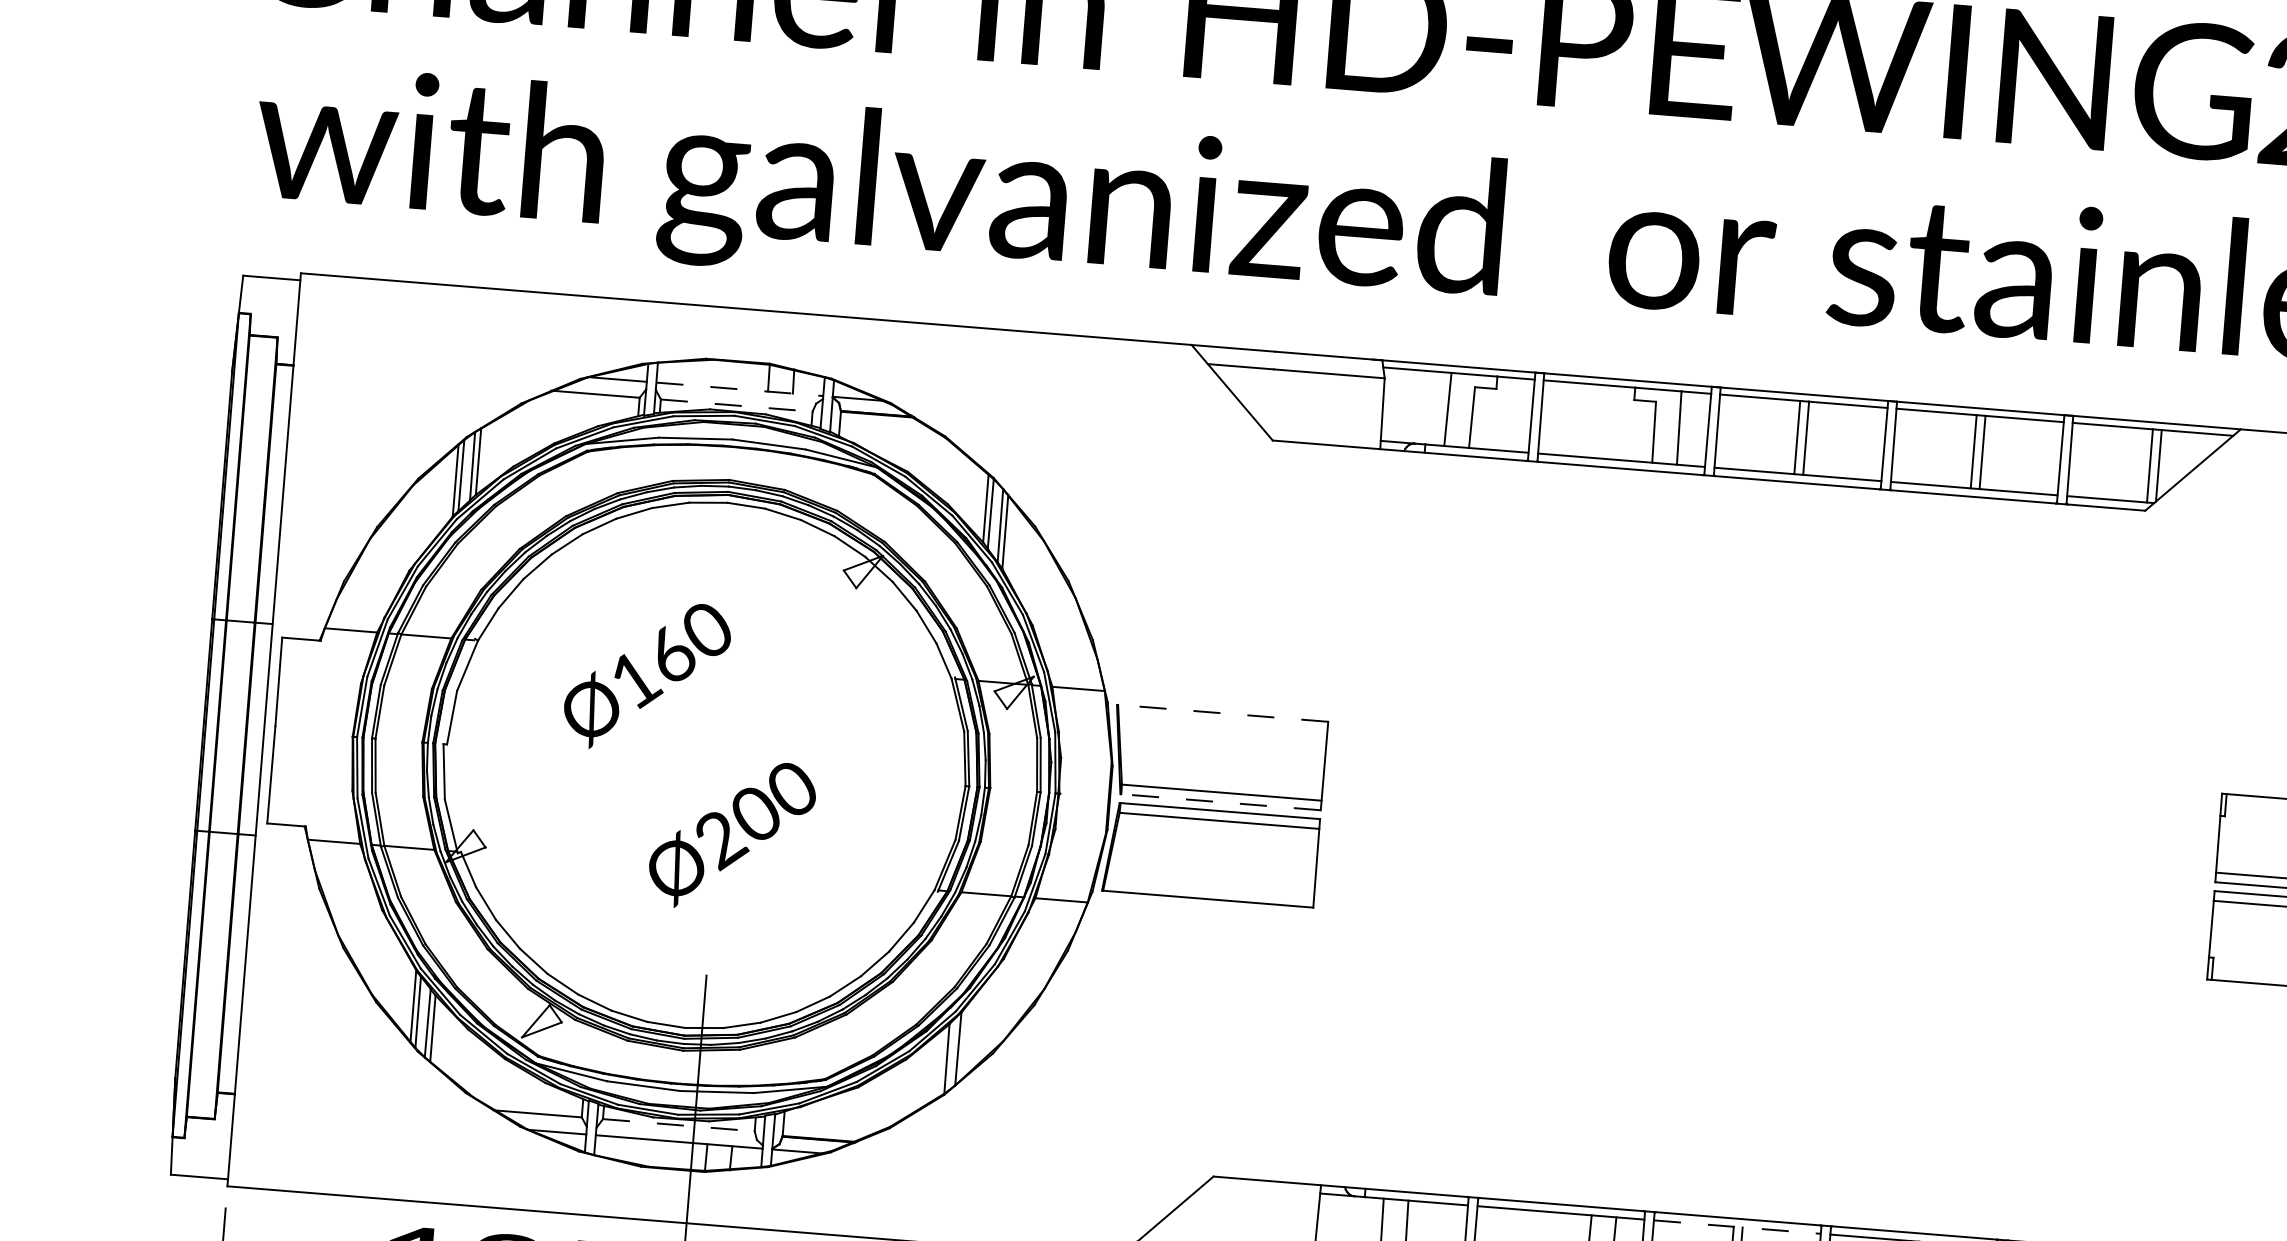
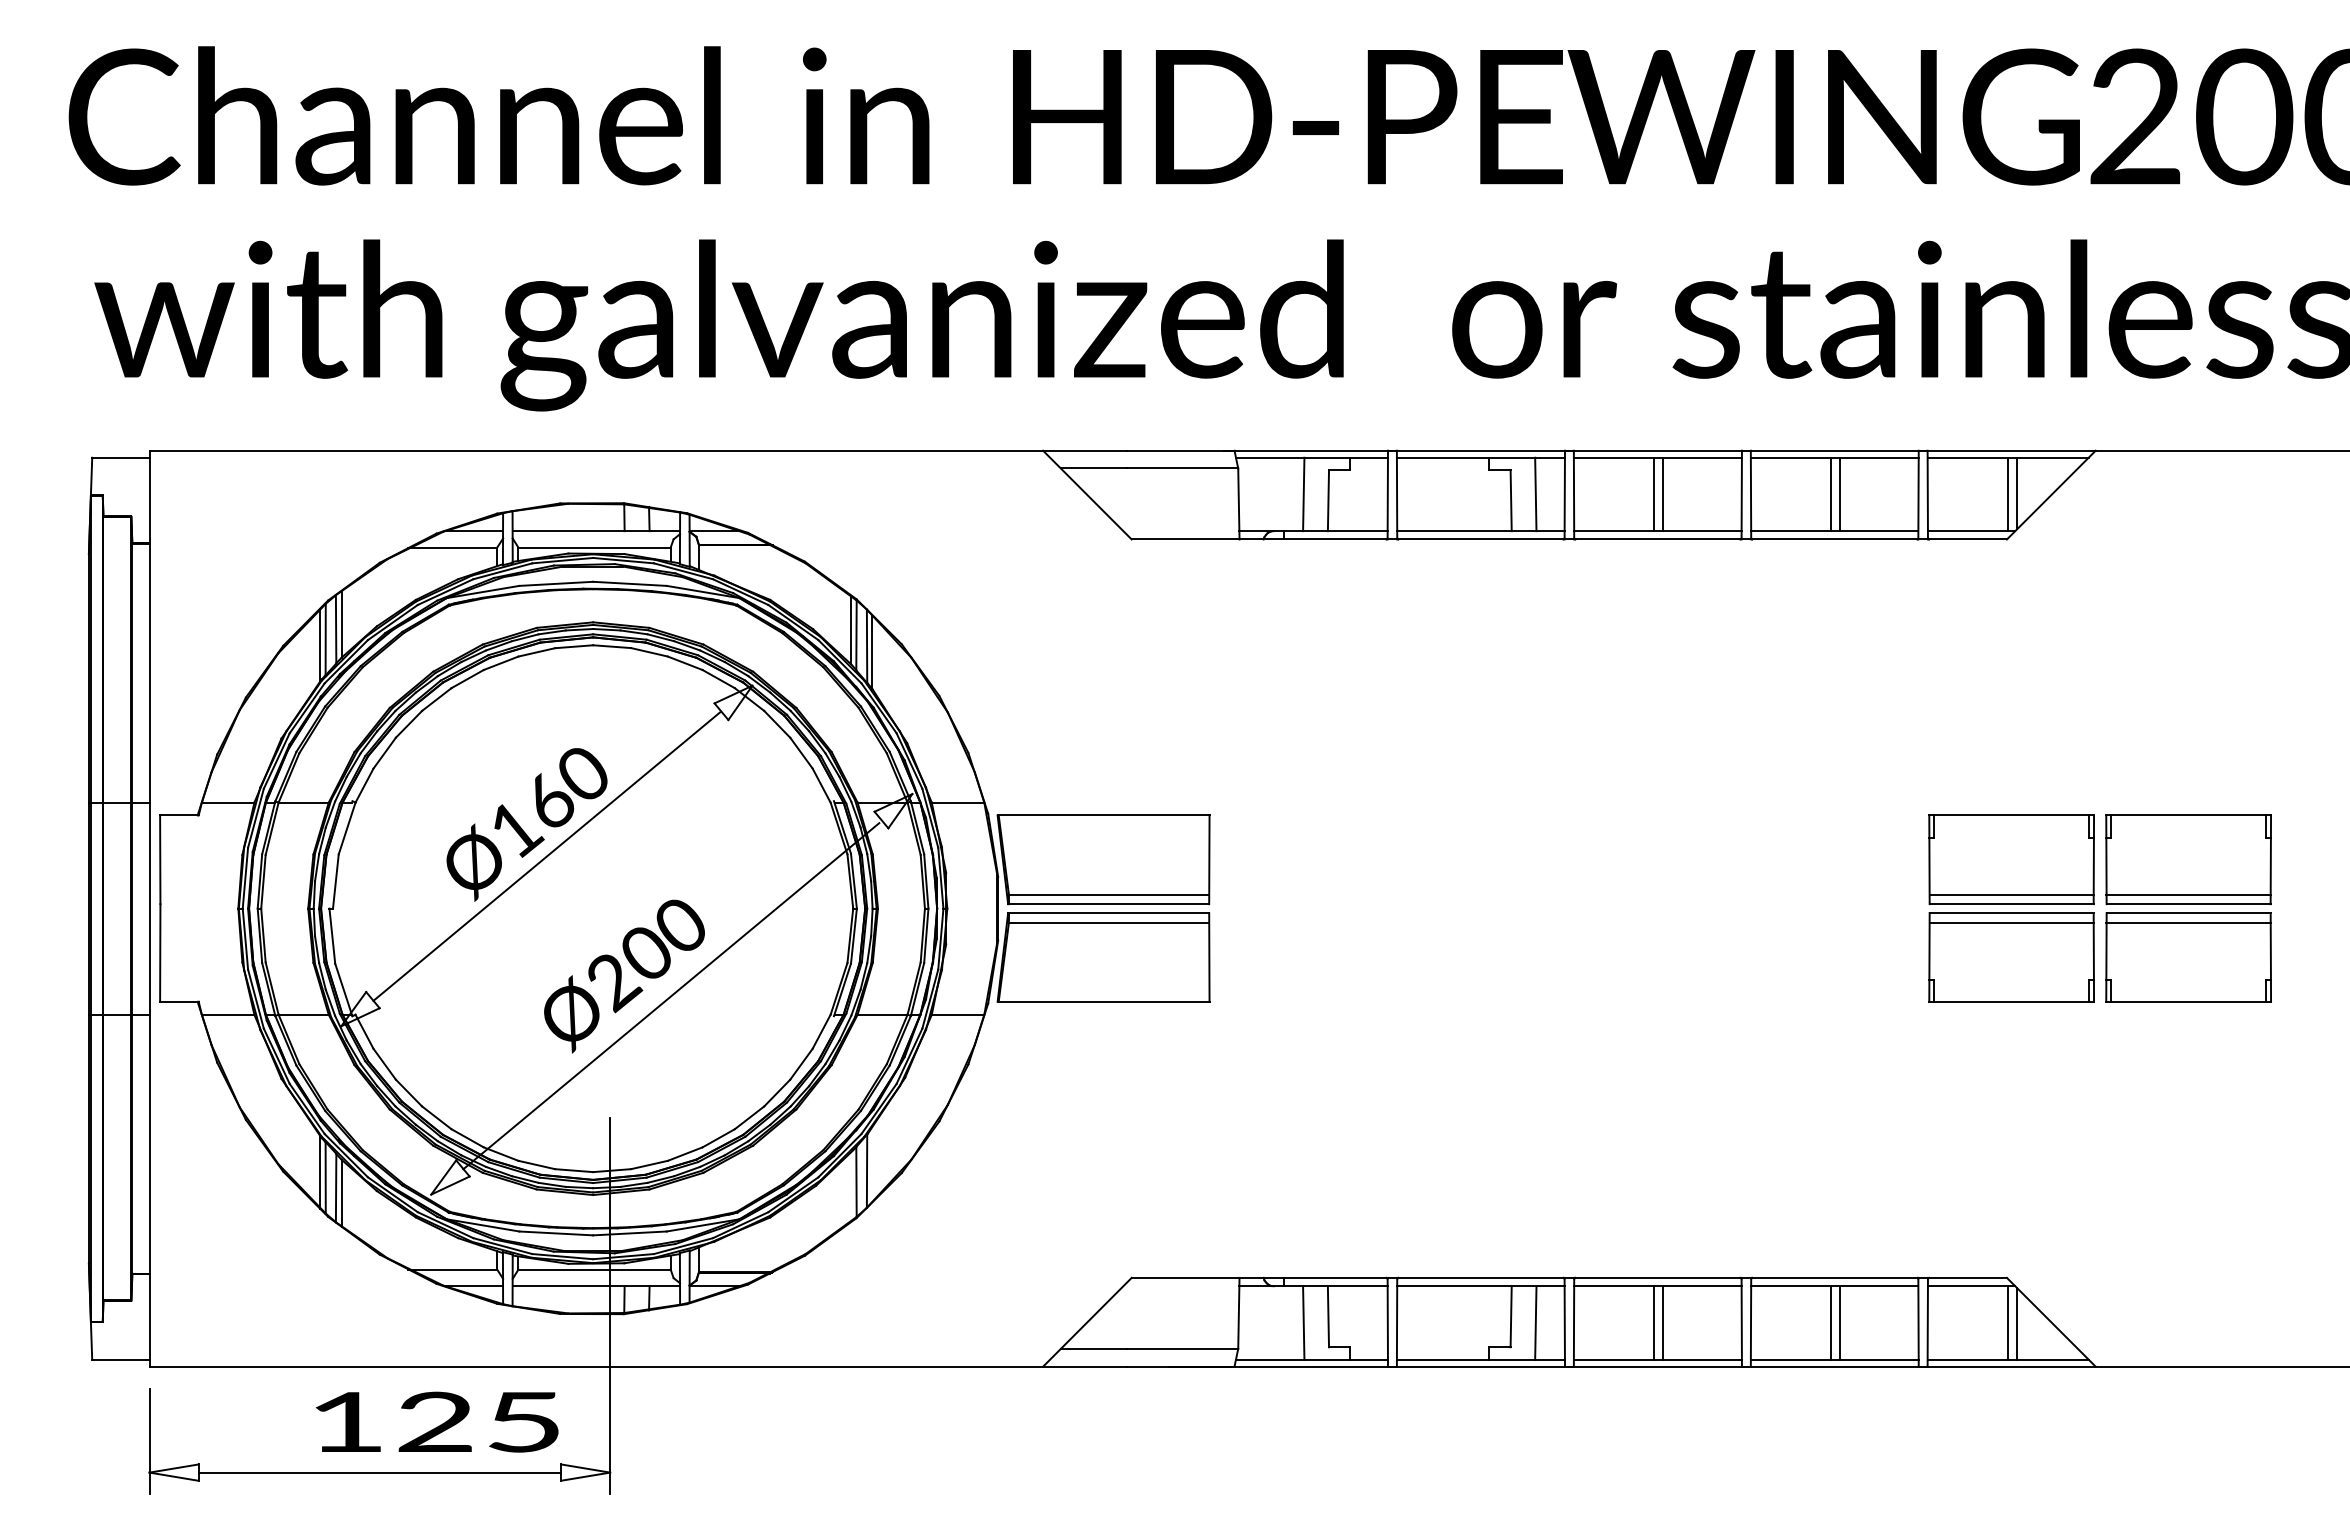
line: (739, 389) -> (596, 531), dashed -> solid
line: (737, 405) -> (595, 547), dashed -> solid
line: (664, 709) -> (546, 856), added
line: (1222, 713) -> (1103, 815), dashed -> solid
line: (1220, 802) -> (1108, 904), dashed -> solid
line: (777, 859) -> (671, 996), added
part: (2120, 878) -> (2011, 908), added
line: (679, 1125) -> (595, 1269), dashed -> solid
line: (1736, 1227) -> (1657, 1286), dashed -> solid

